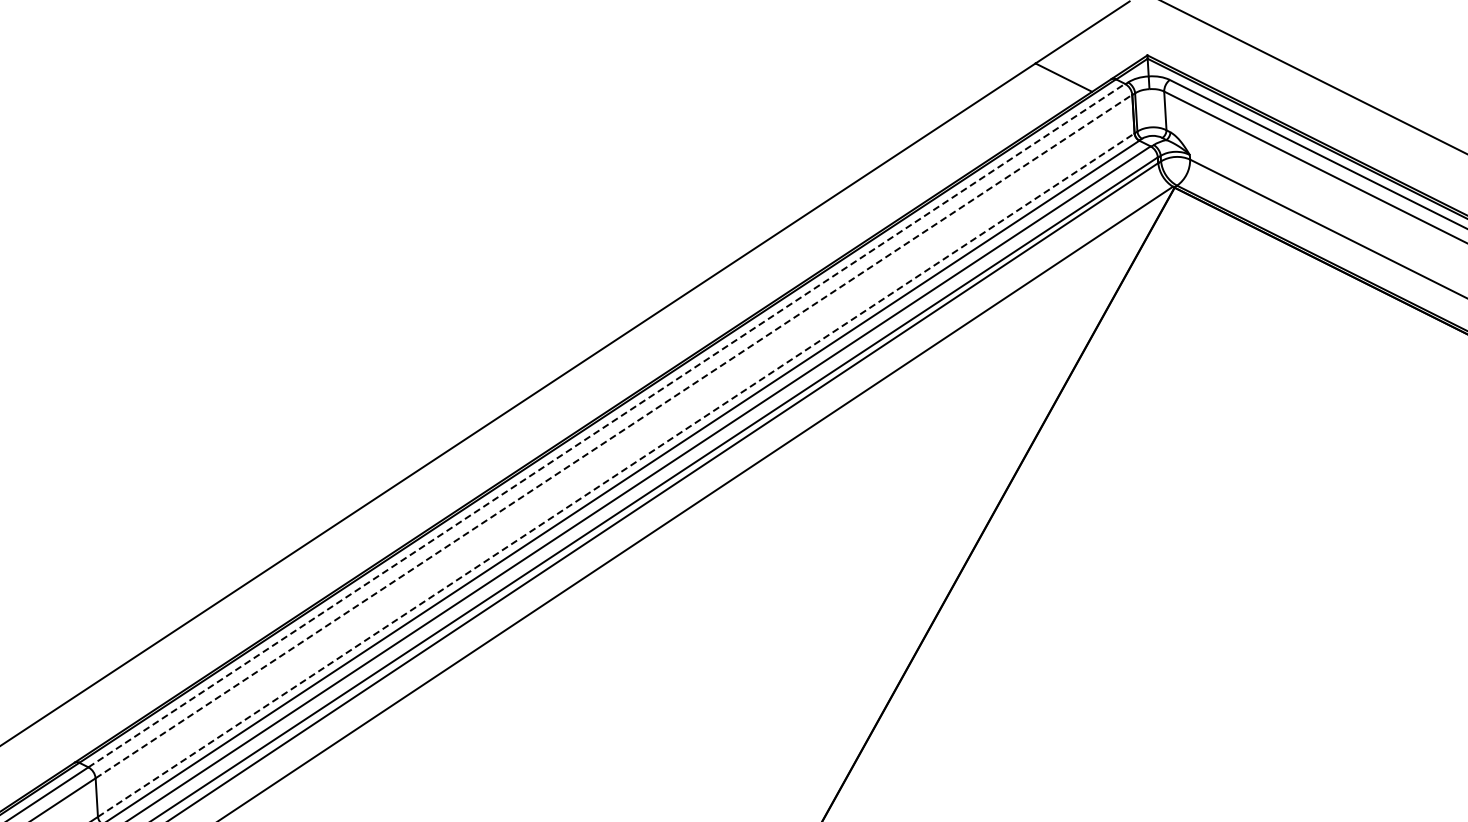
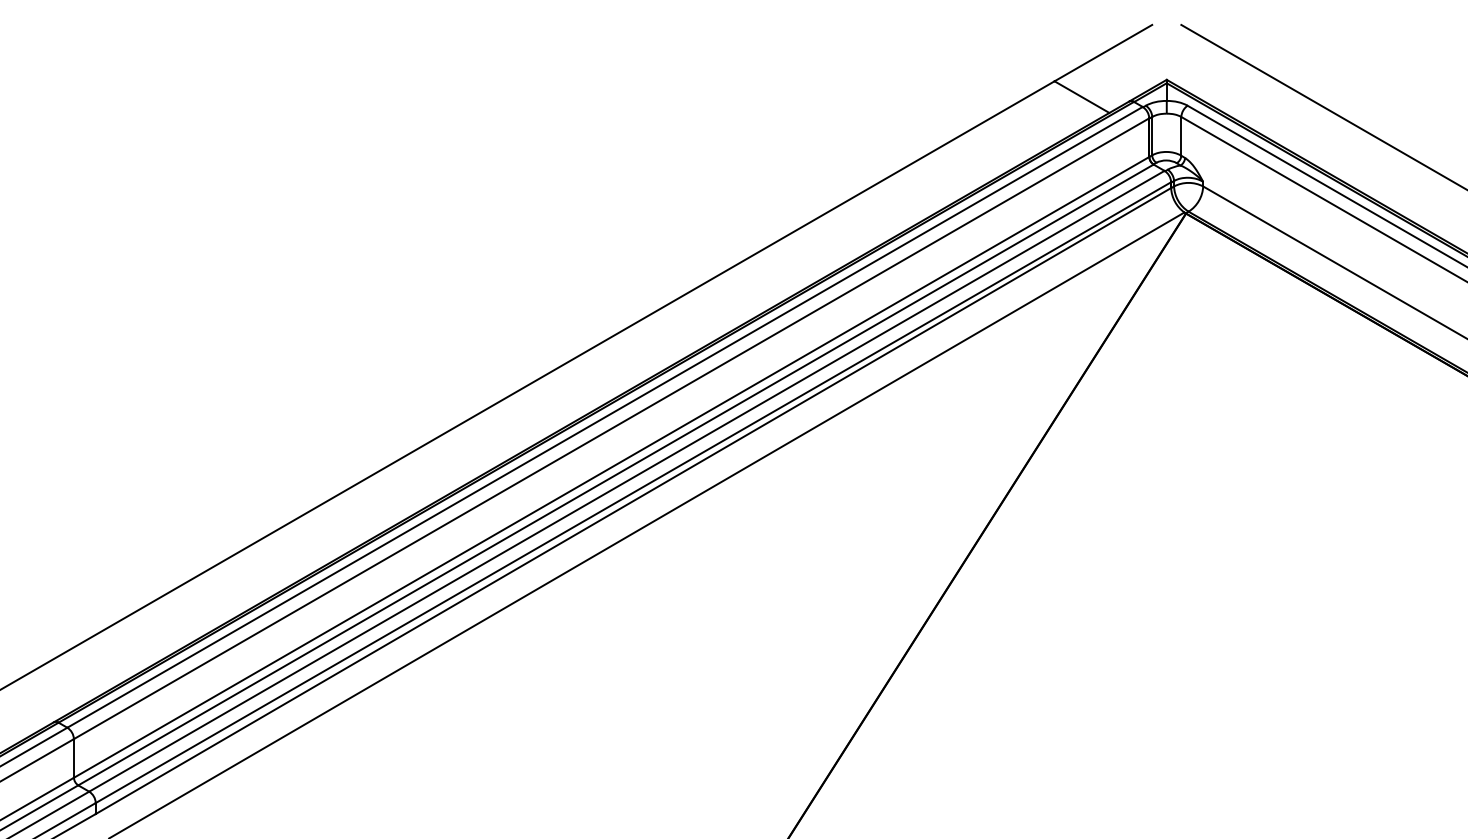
line: (607, 425) -> (605, 417), dashed -> solid
line: (613, 436) -> (611, 428), dashed -> solid
line: (616, 475) -> (611, 467), dashed -> solid

